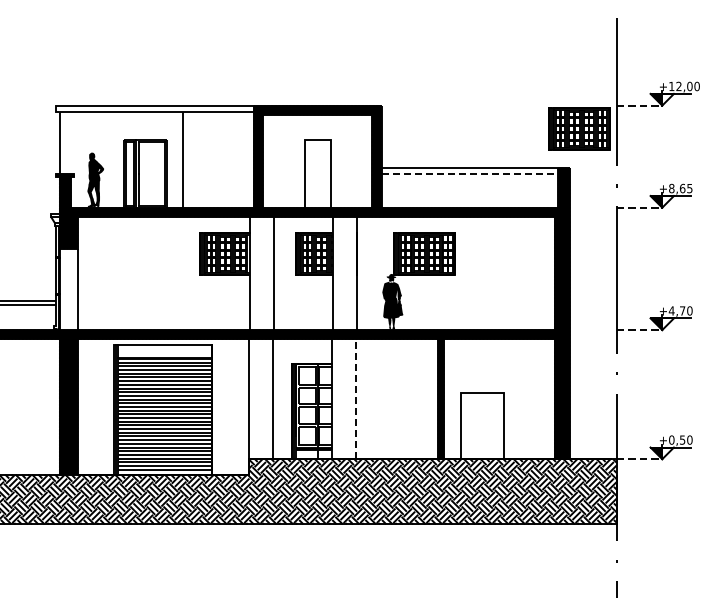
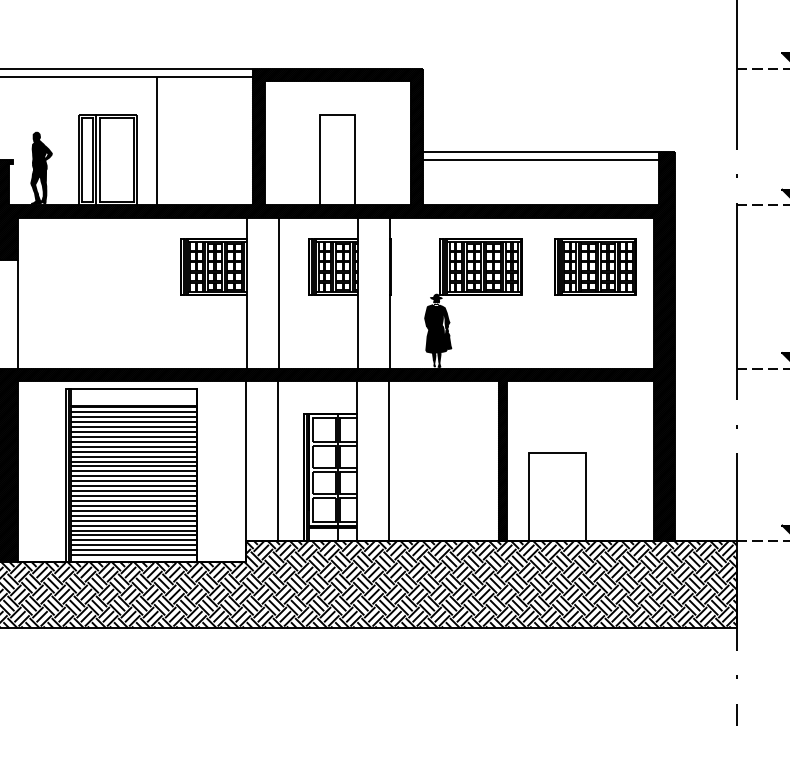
part: (579, 128) -> (595, 266), moved
line: (470, 173) -> (541, 159), dashed -> solid
line: (356, 399) -> (389, 461), dashed -> solid

